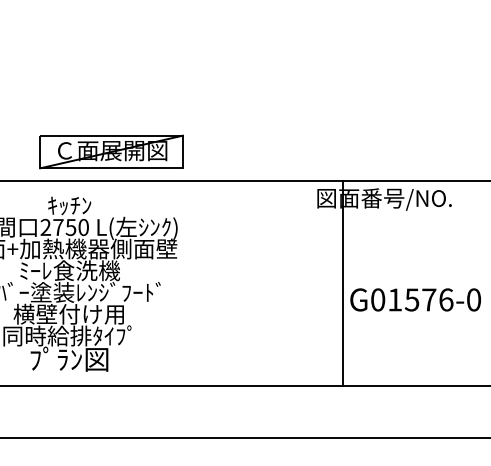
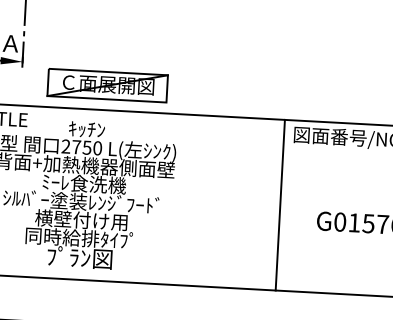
part: (111, 151) -> (107, 85), moved
line: (343, 283) -> (280, 205), moved

